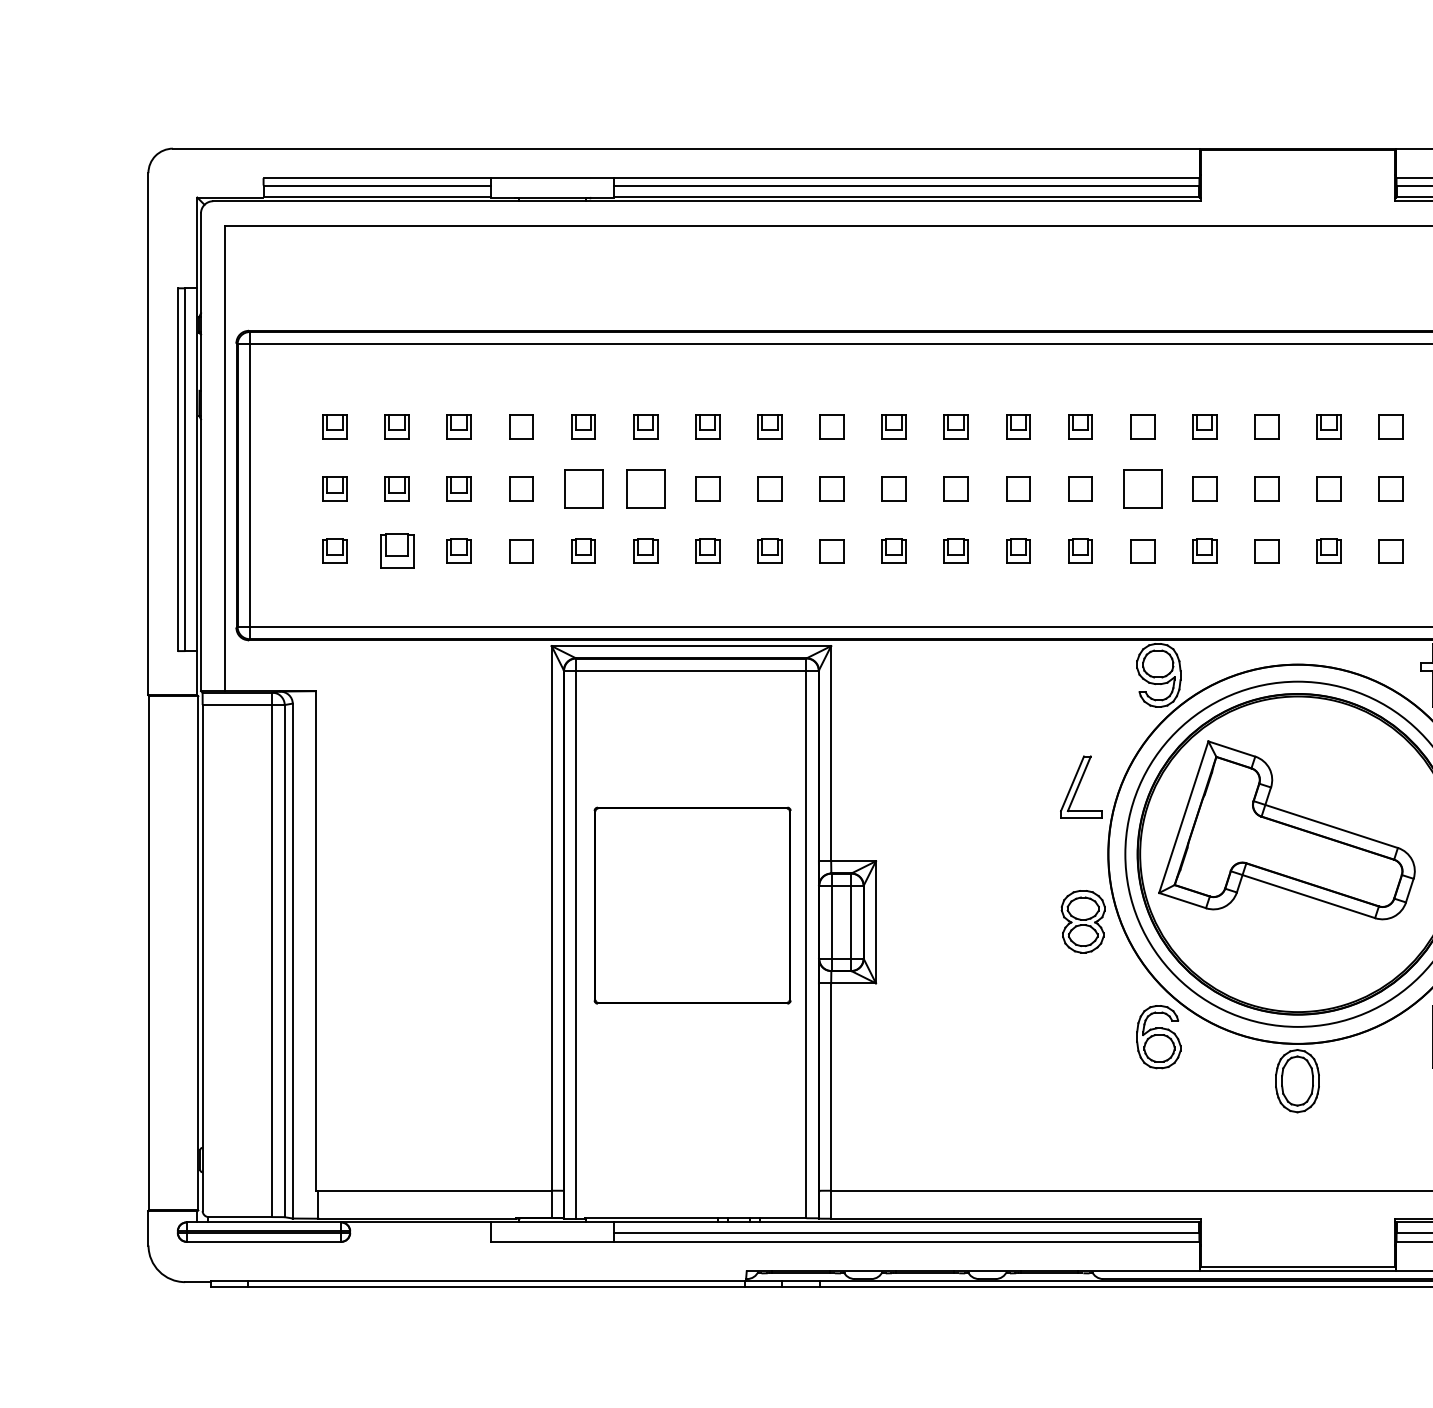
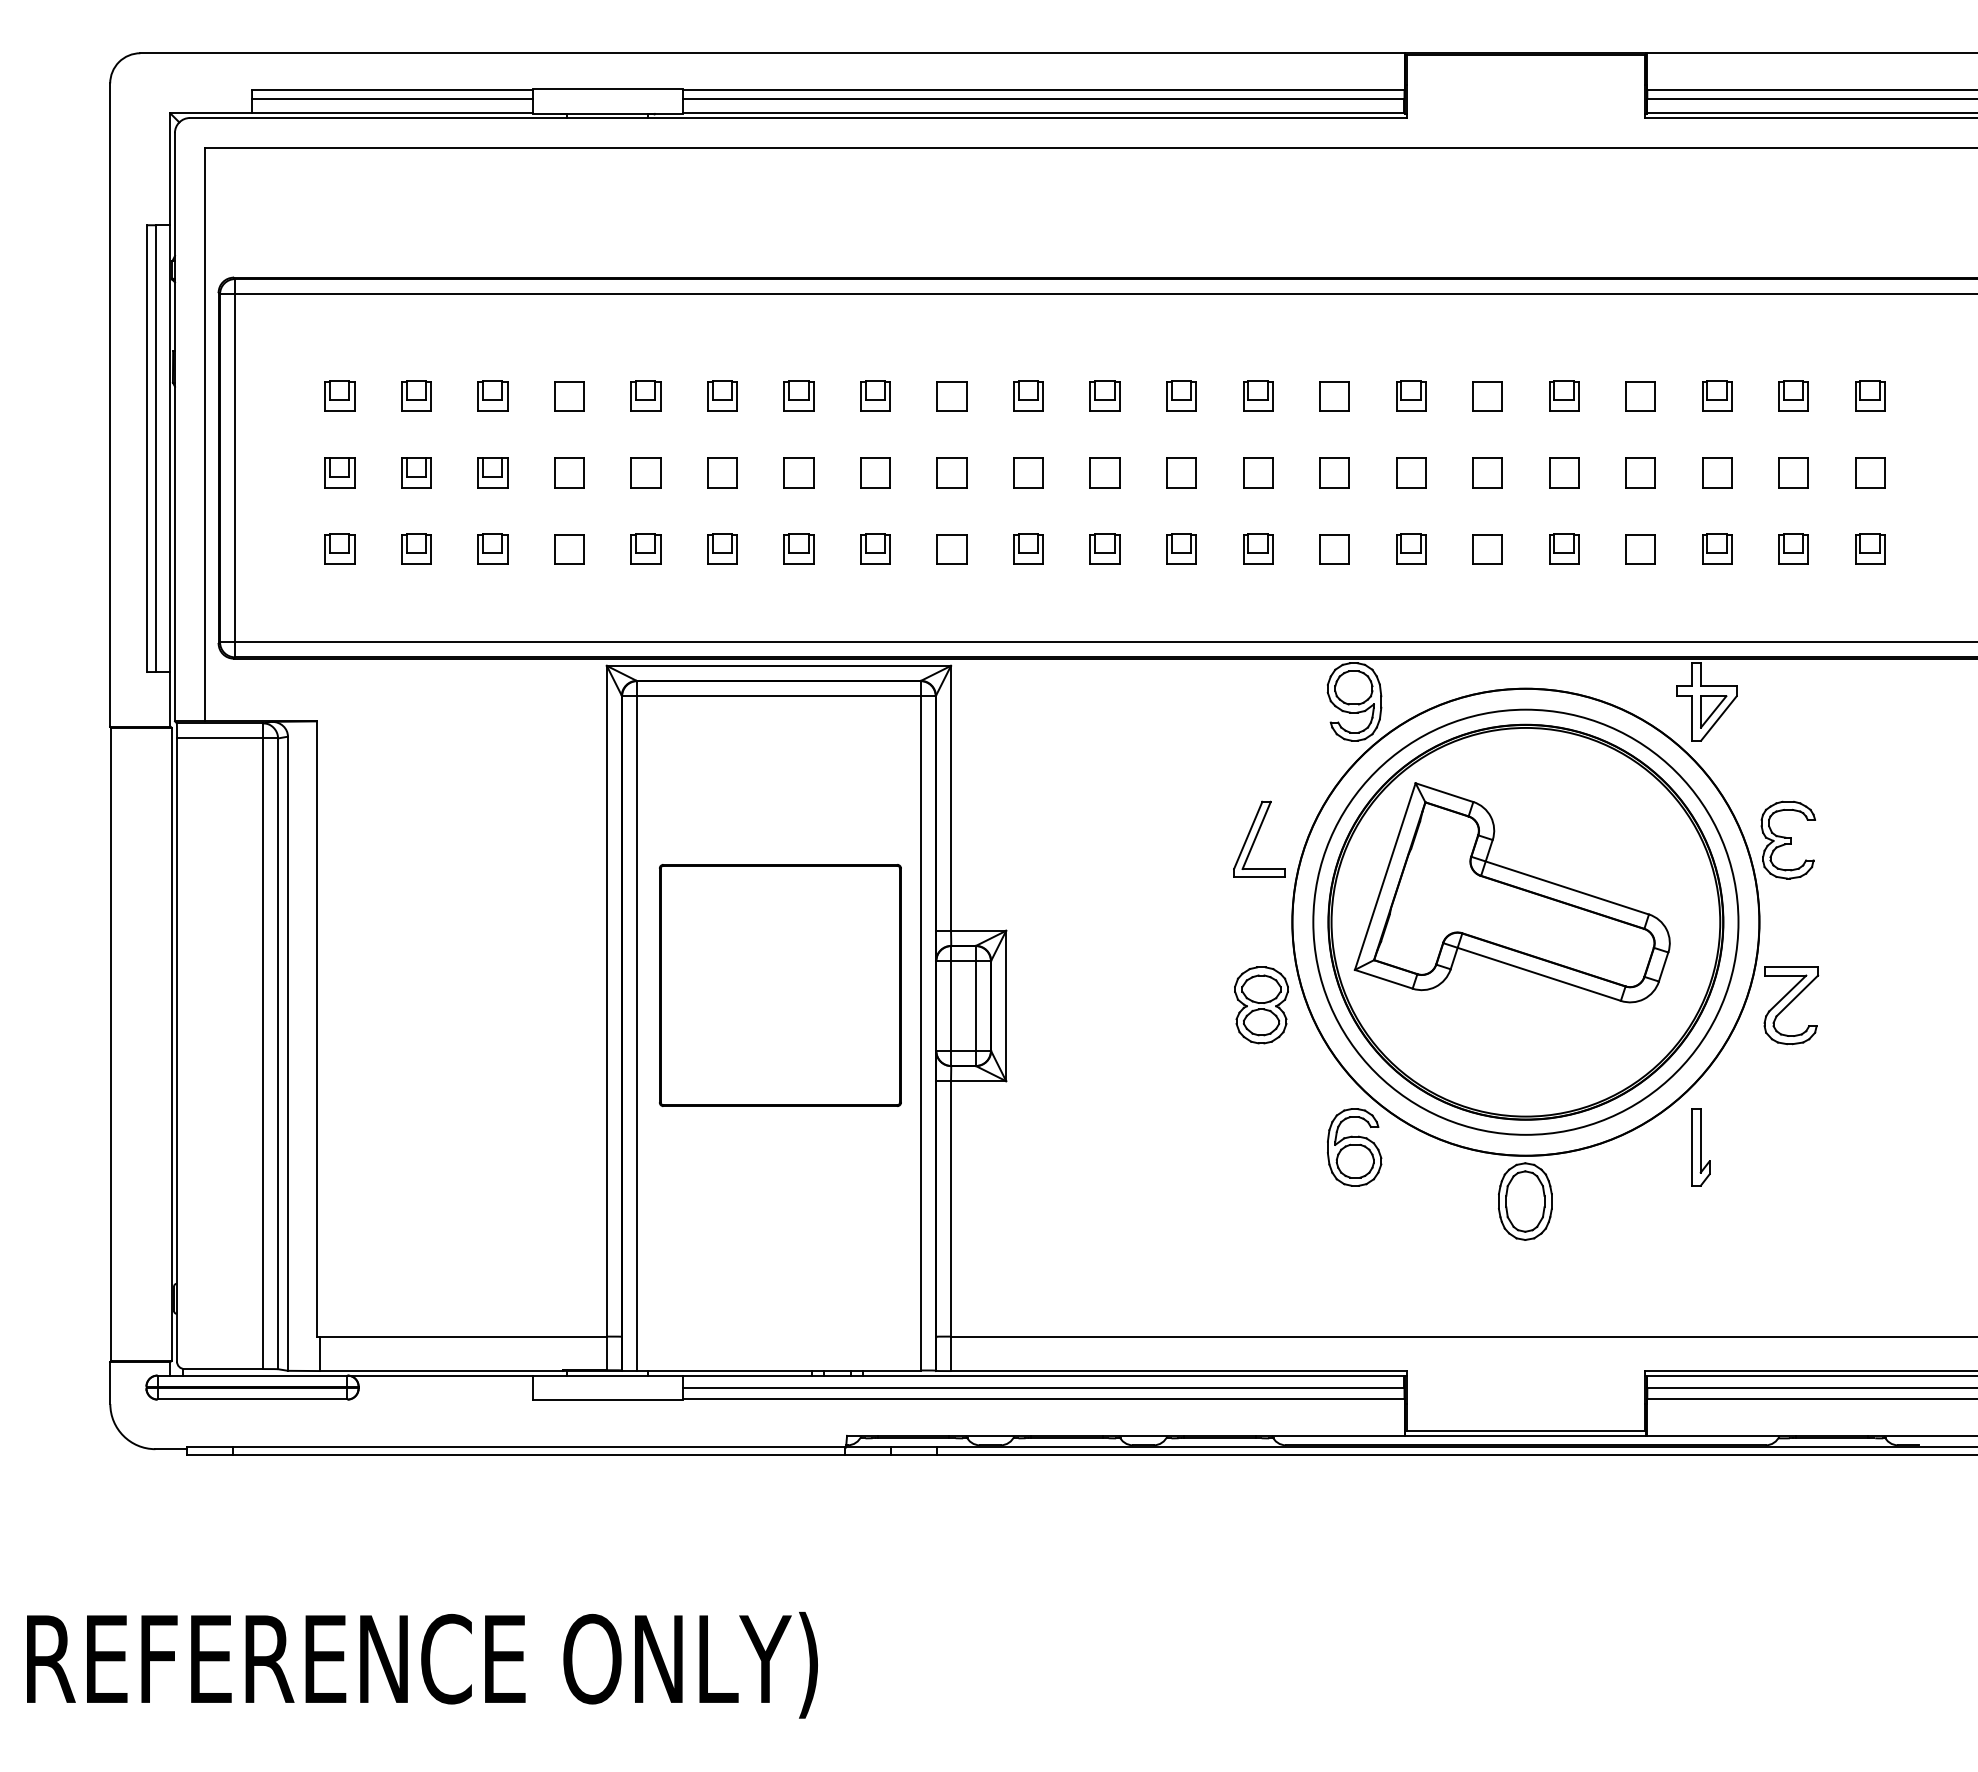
part: (583, 489) -> (645, 472), size x0.62
part: (645, 489) -> (722, 472), size x0.62
part: (1142, 489) -> (1334, 472), size x0.62
part: (397, 550) -> (416, 548), size x0.71

